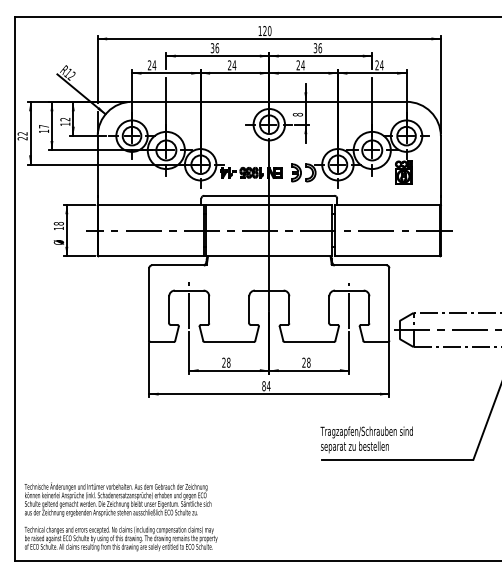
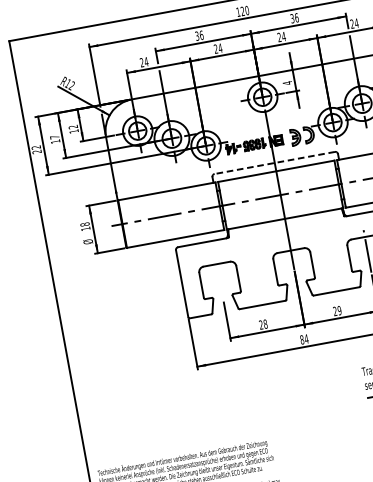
text: (297, 114) -> (287, 83), 8 -> 4
line: (268, 195) -> (273, 162), solid -> dashed
line: (189, 305) -> (219, 277), removed
text: (308, 362) -> (339, 310), 28 -> 29

